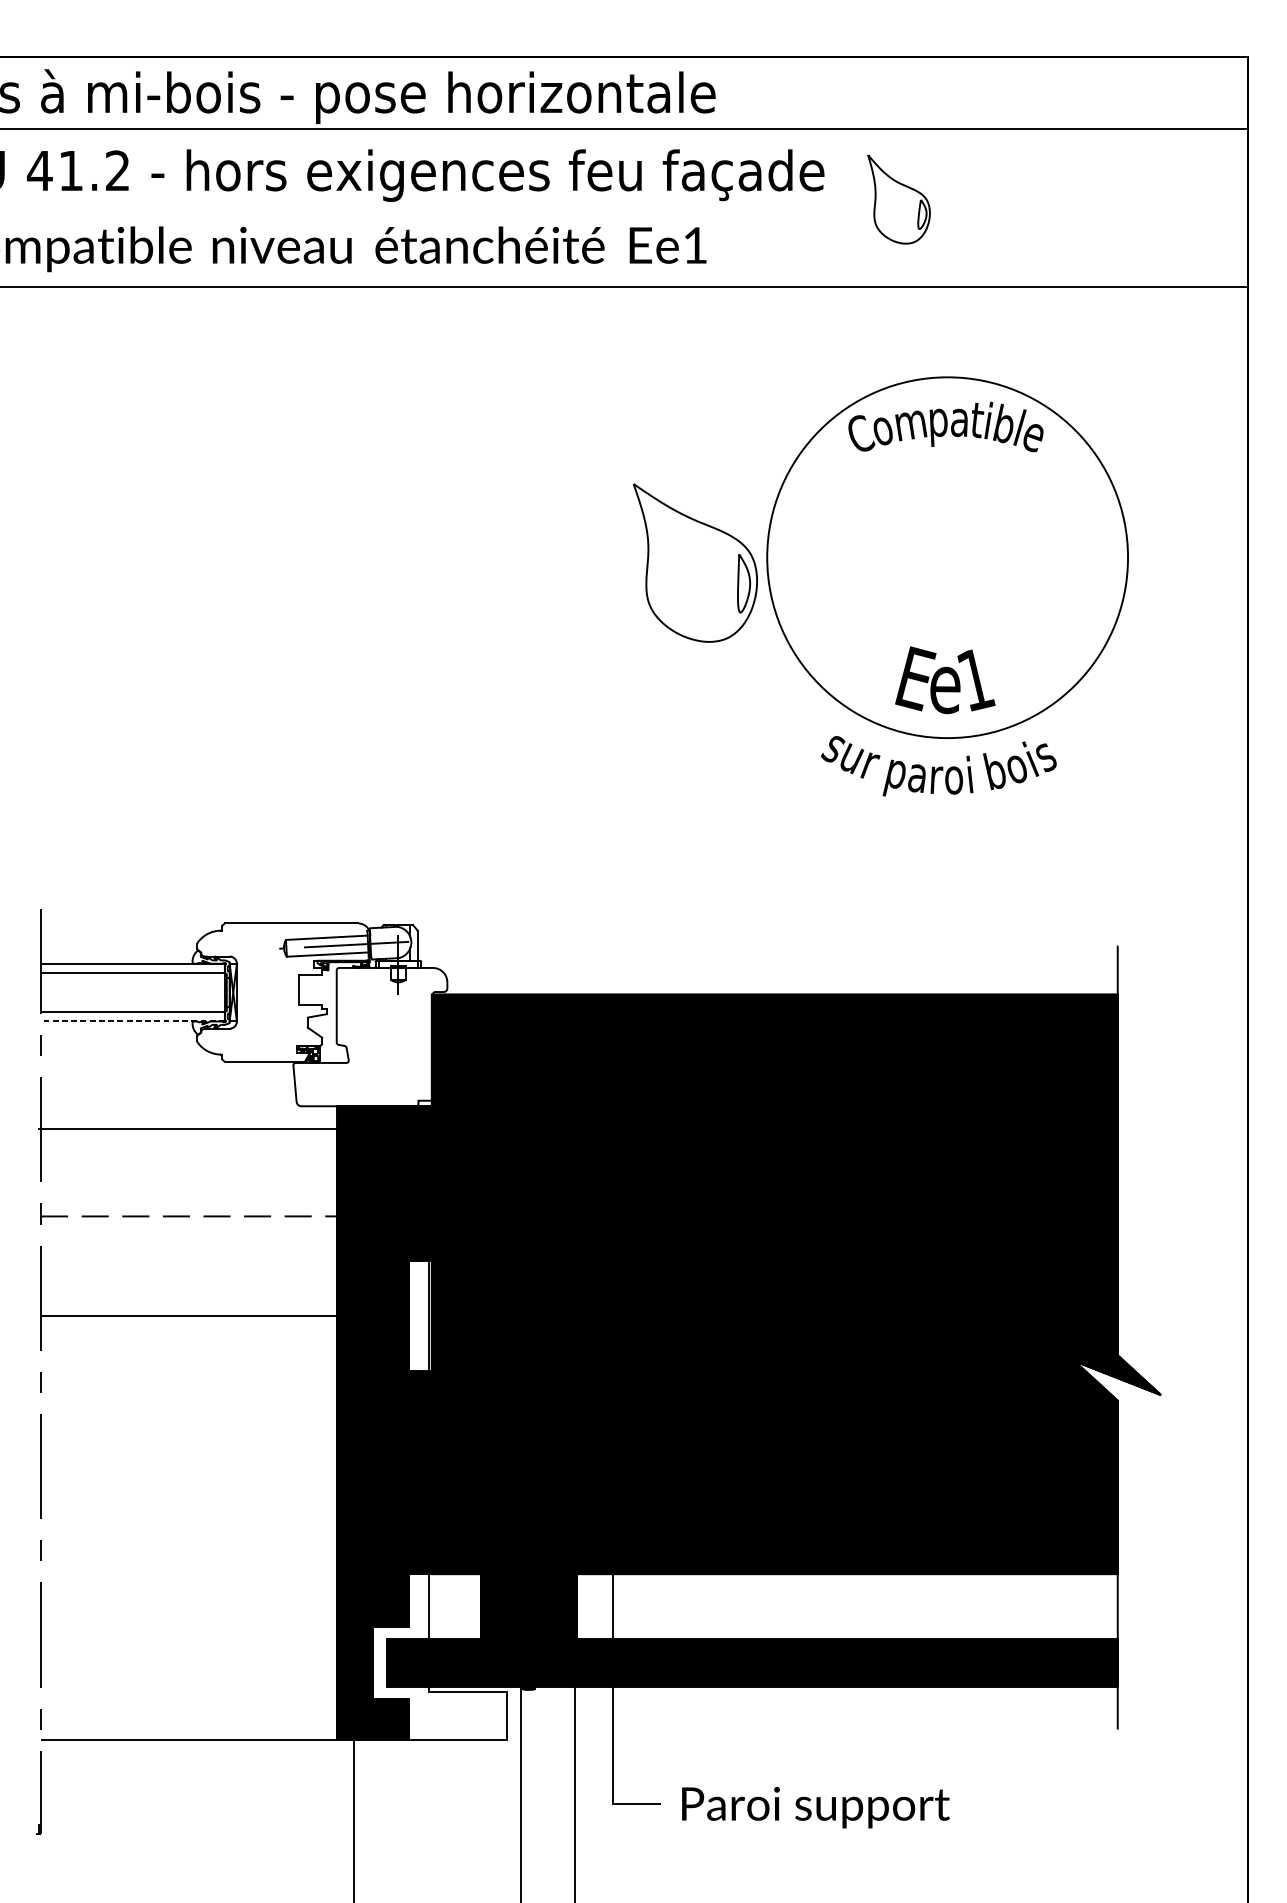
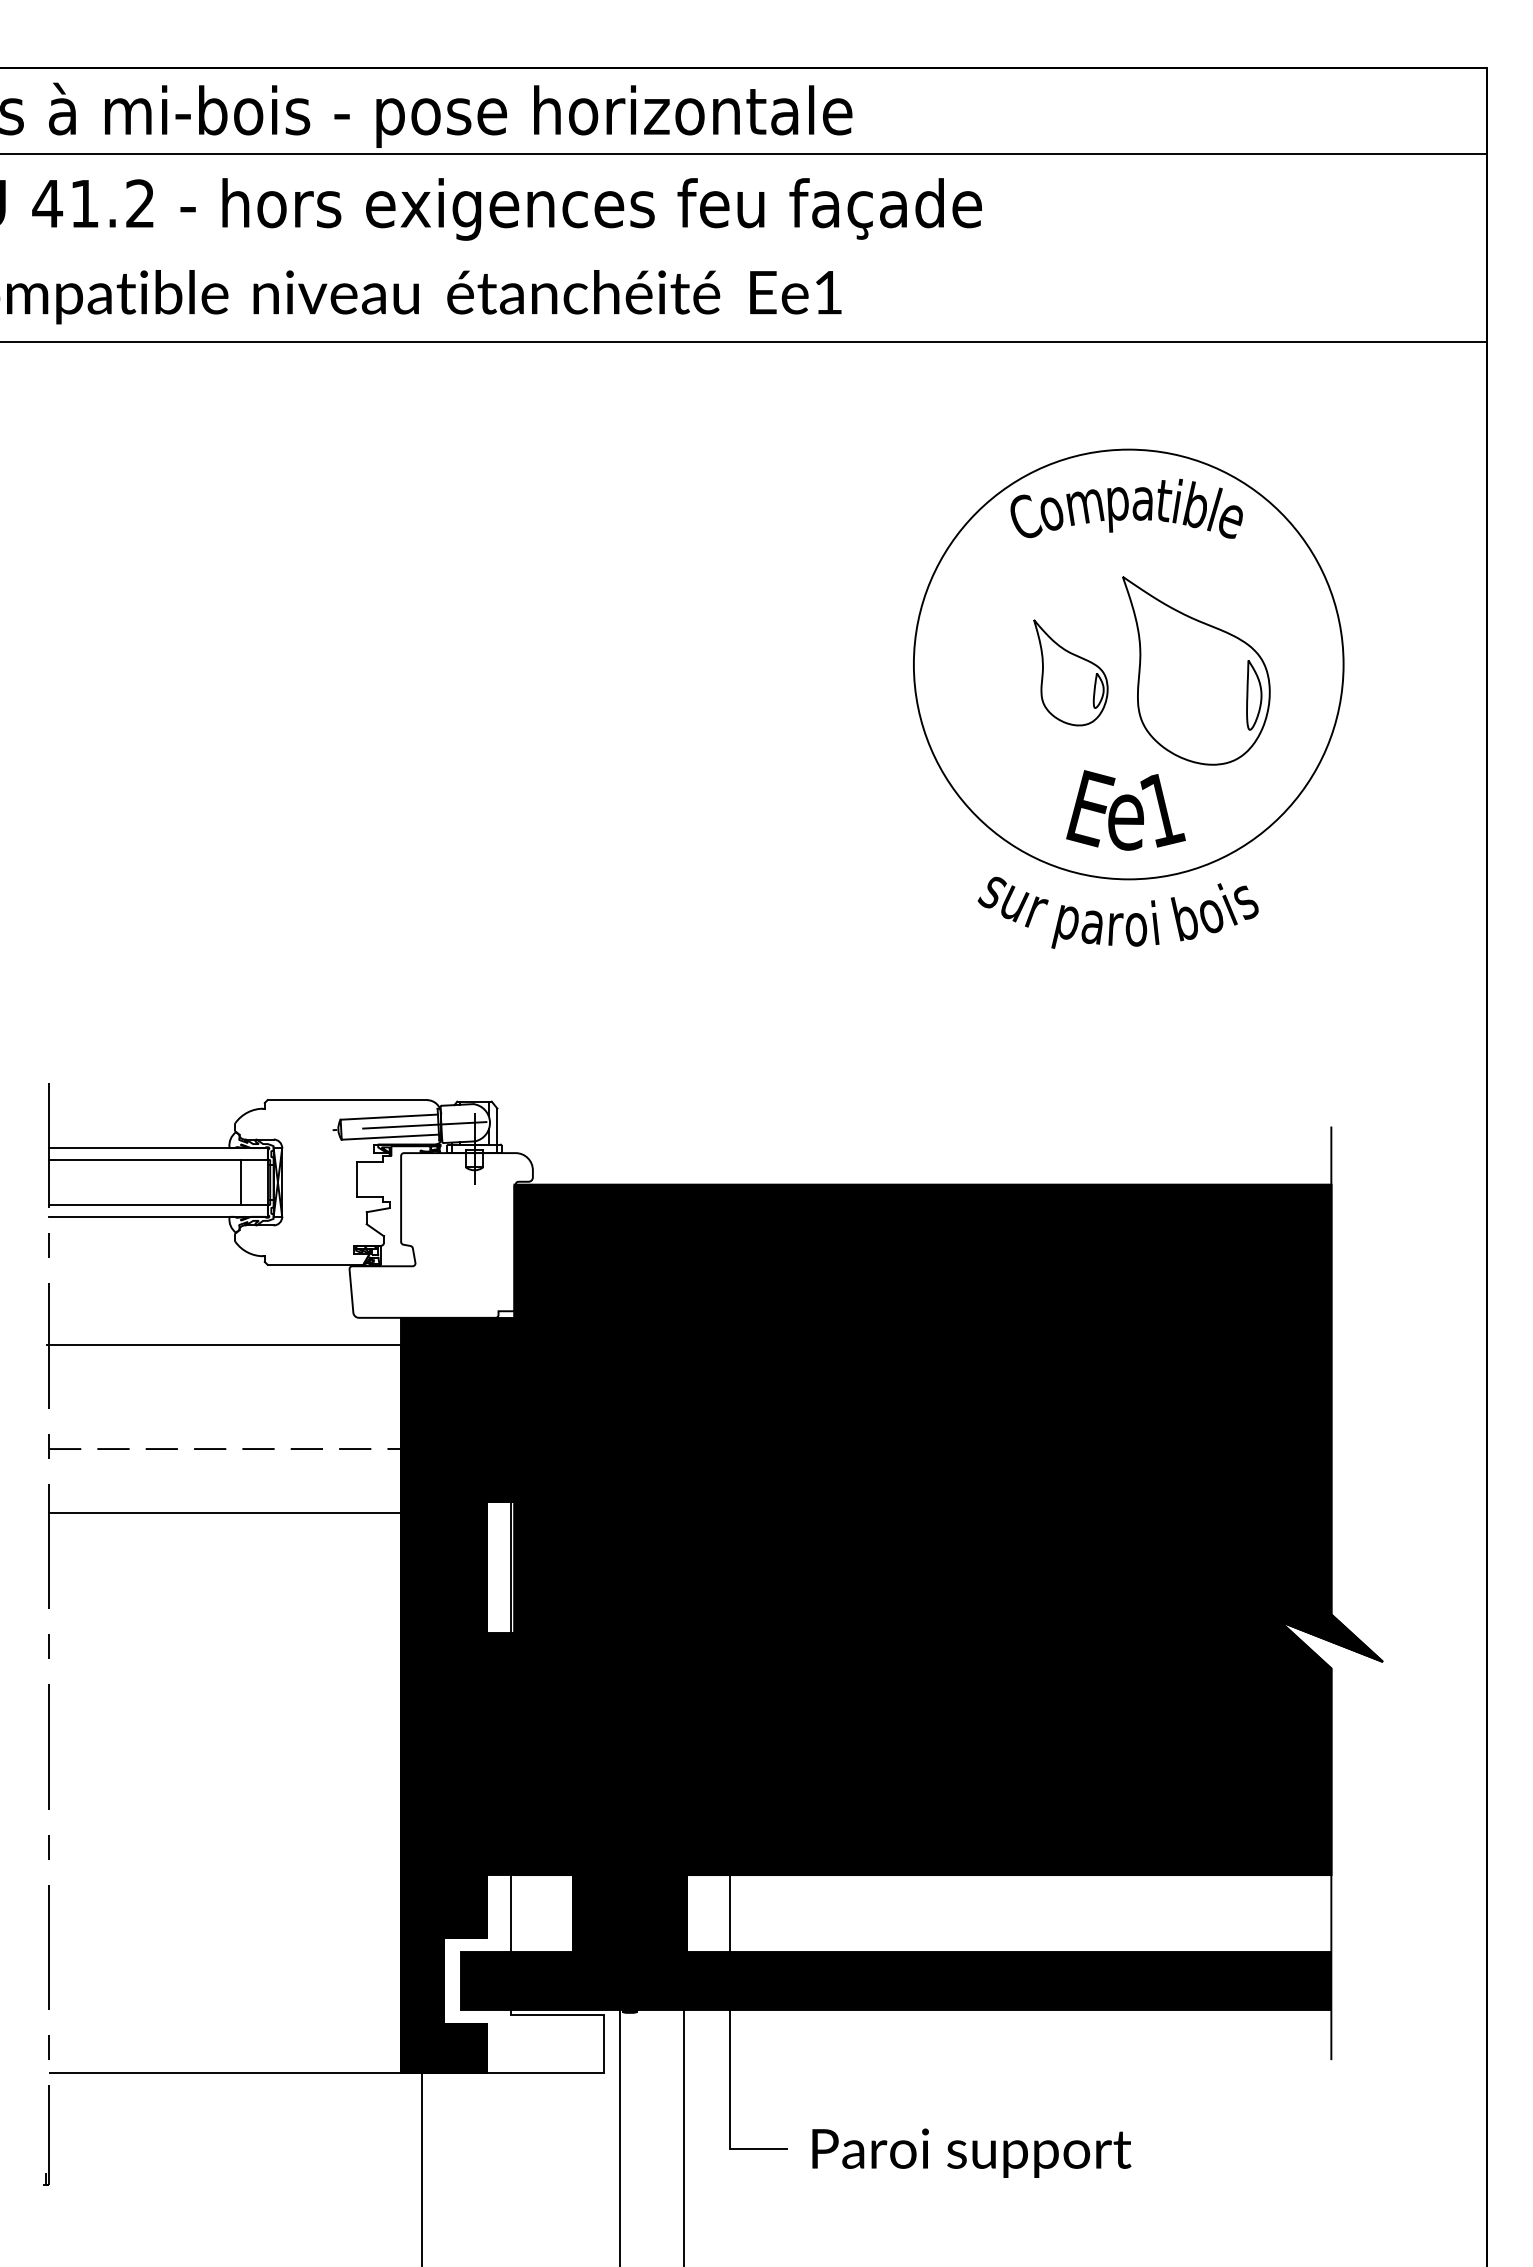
part: (898, 199) -> (1070, 672), moved
part: (695, 562) -> (1196, 670), moved
line: (201, 992) -> (240, 1182), added
line: (132, 1021) -> (157, 1216), dashed -> solid
line: (195, 1315) -> (232, 1512), moved

